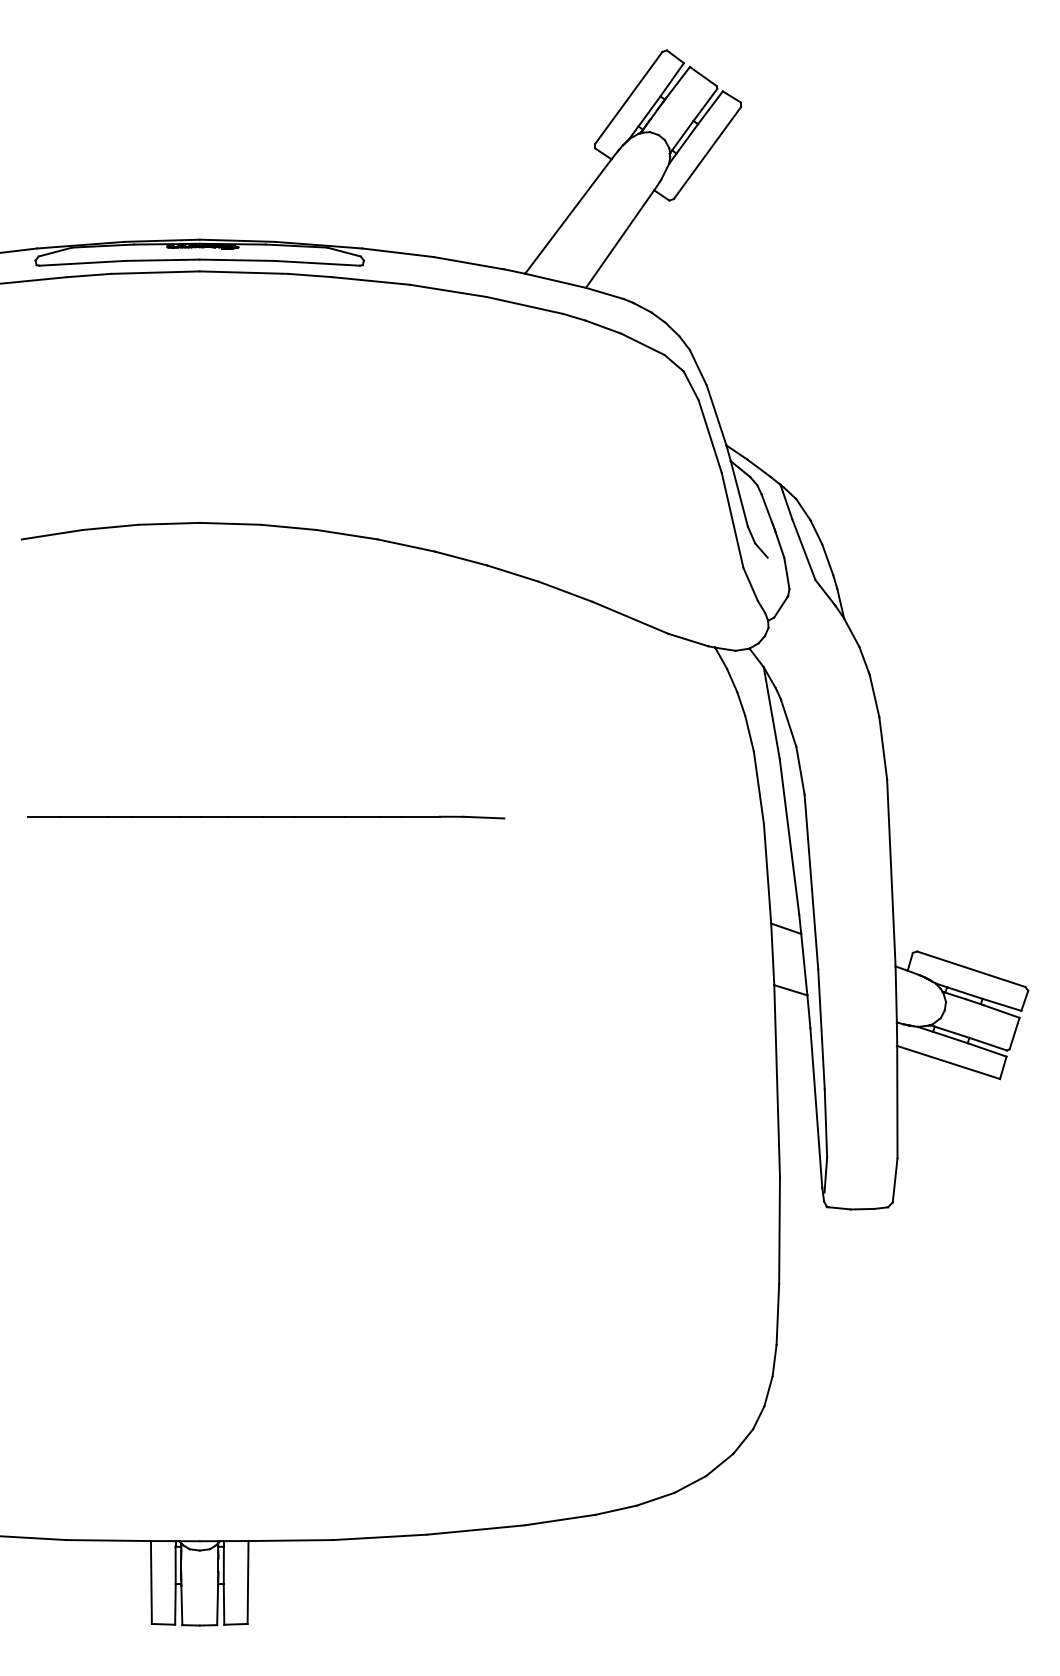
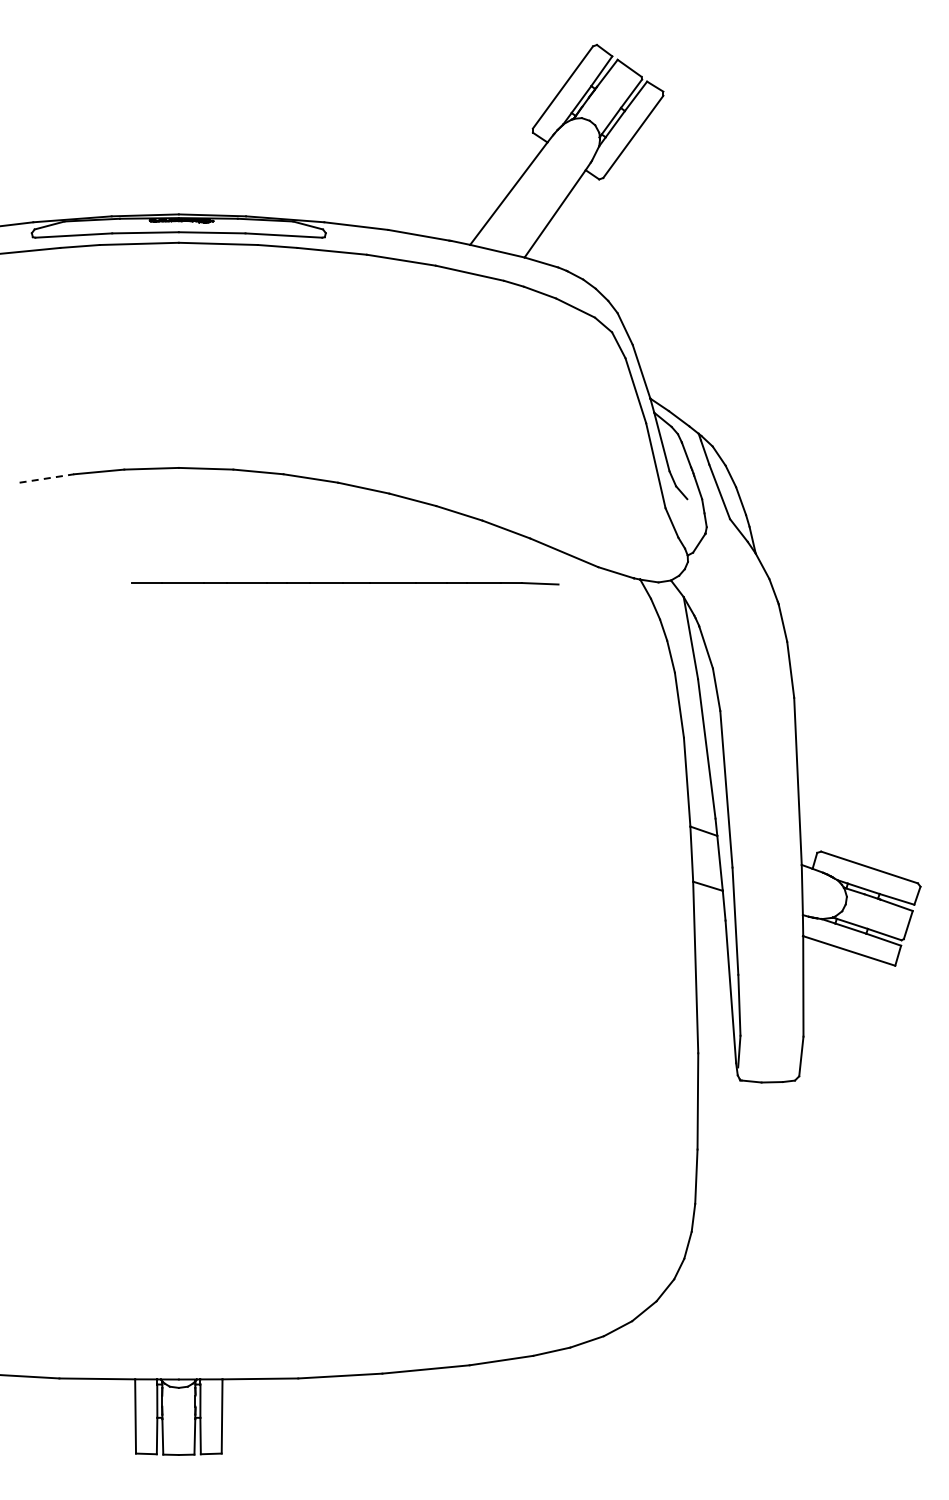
line: (51, 534) -> (46, 478), solid -> dashed
part: (266, 817) -> (345, 583), moved

